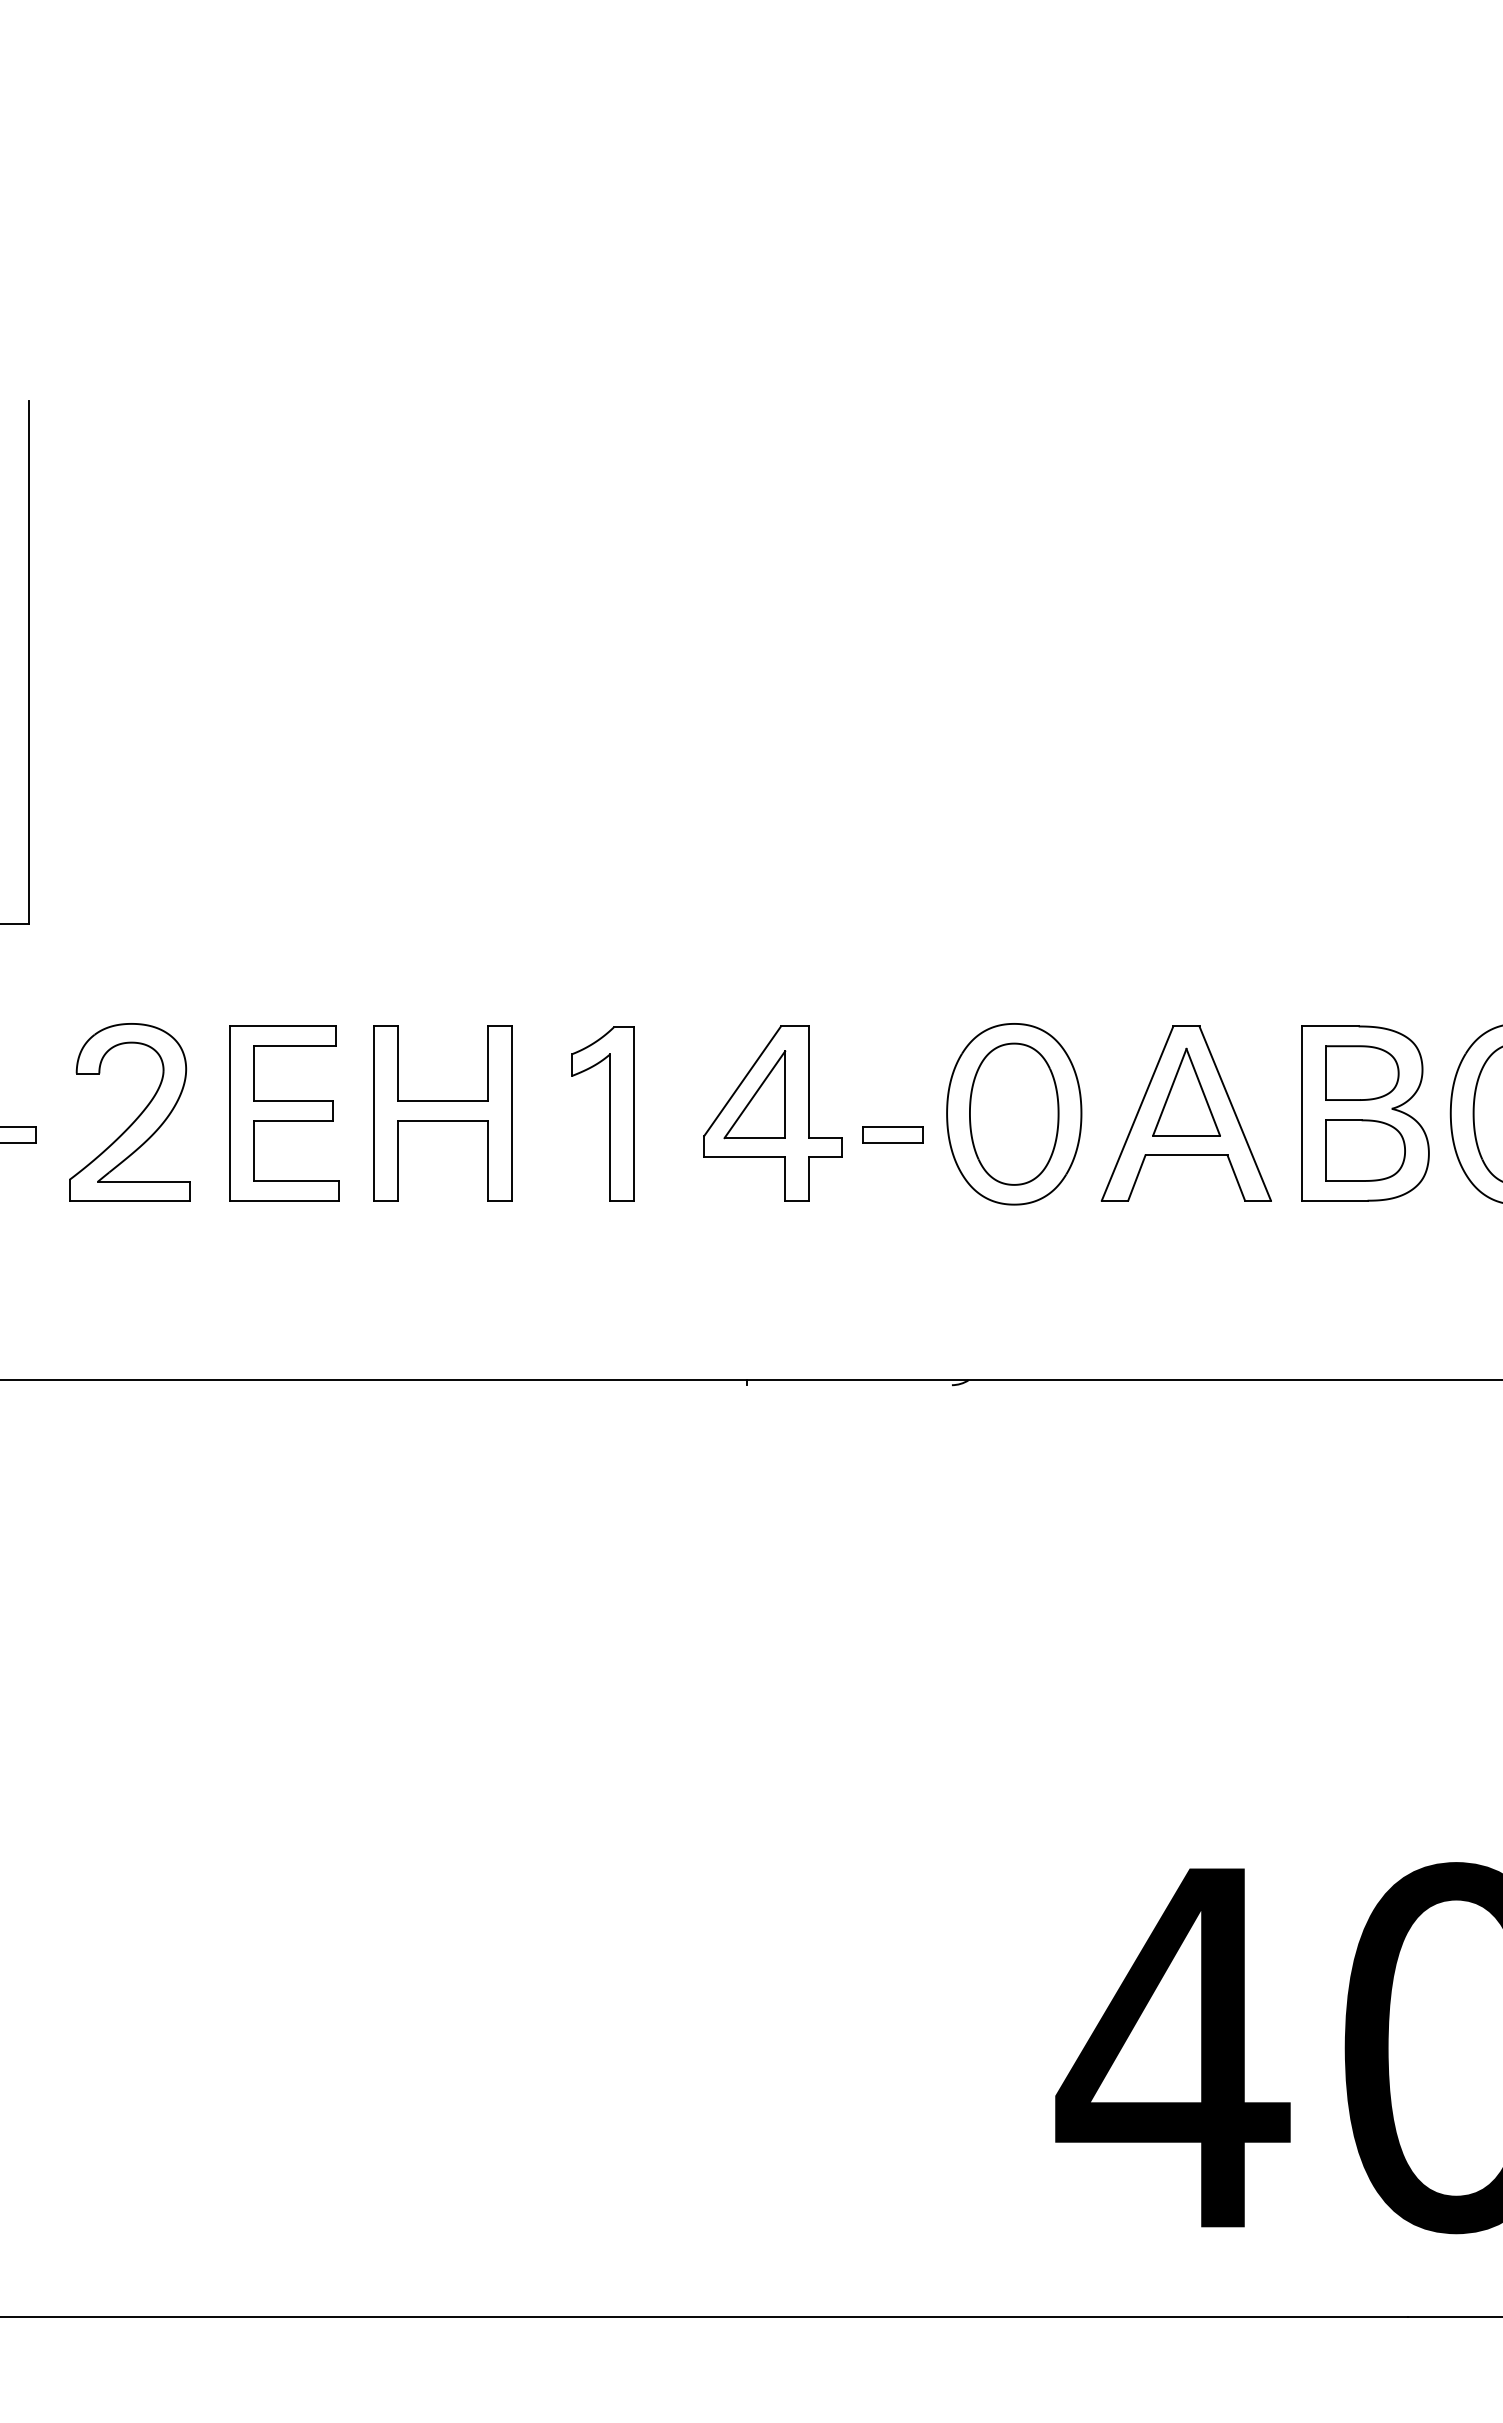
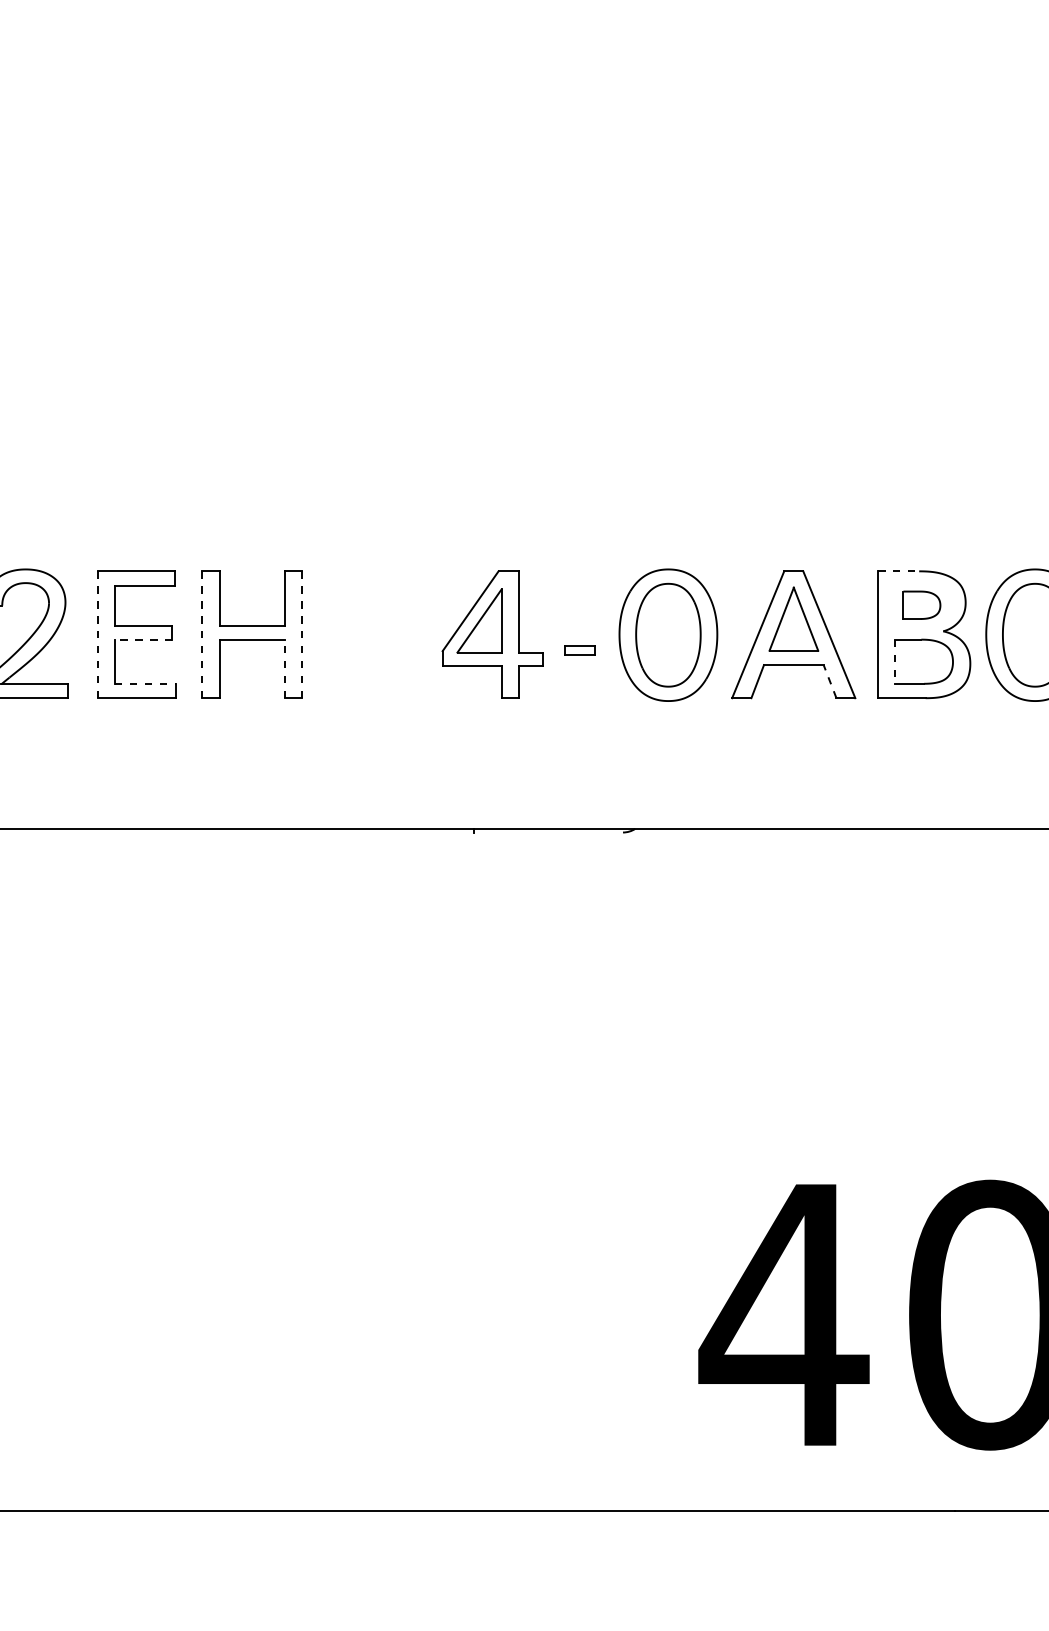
line: (1330, 1026) -> (898, 571), solid -> dashed
part: (1362, 1072) -> (921, 604), size x0.7
line: (230, 1113) -> (97, 634), solid -> dashed
line: (374, 1113) -> (202, 634), solid -> dashed
part: (609, 1113) -> (373, 634), removed
line: (511, 1114) -> (302, 635), solid -> dashed
line: (293, 1120) -> (143, 639), solid -> dashed
part: (892, 1134) -> (579, 649), size x0.7
line: (1326, 1151) -> (895, 662), solid -> dashed
line: (487, 1160) -> (284, 668), solid -> dashed
line: (1236, 1177) -> (830, 681), solid -> dashed
line: (296, 1180) -> (145, 683), solid -> dashed

